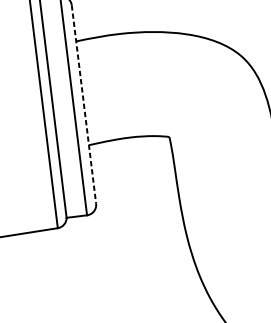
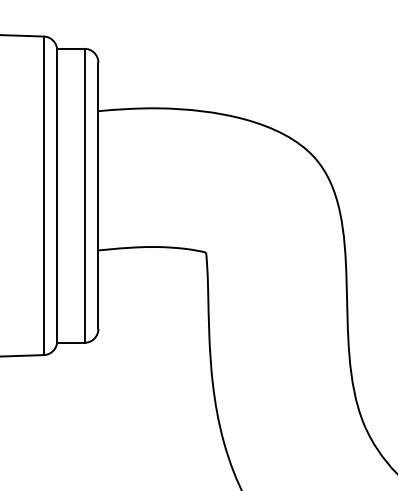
line: (84, 105) -> (98, 196), dashed -> solid

